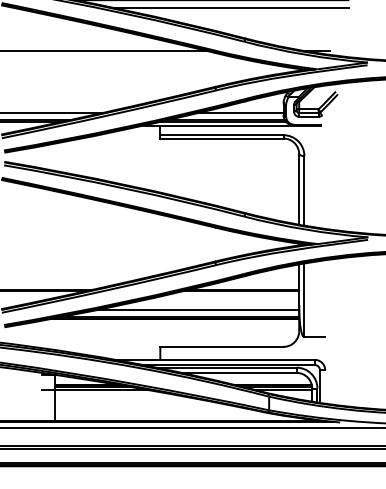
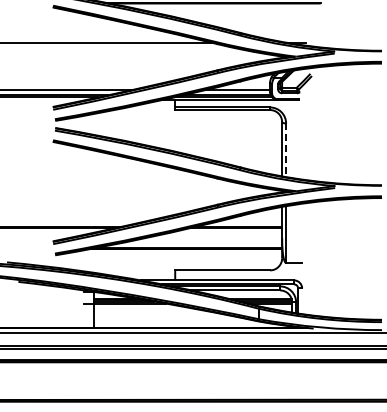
line: (232, 7) -> (230, 9), removed
line: (304, 191) -> (286, 150), solid -> dashed
line: (199, 309) -> (205, 241), removed

